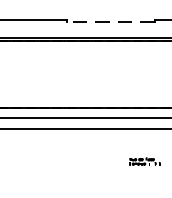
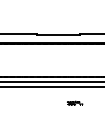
line: (109, 21) -> (57, 34), dashed -> solid

